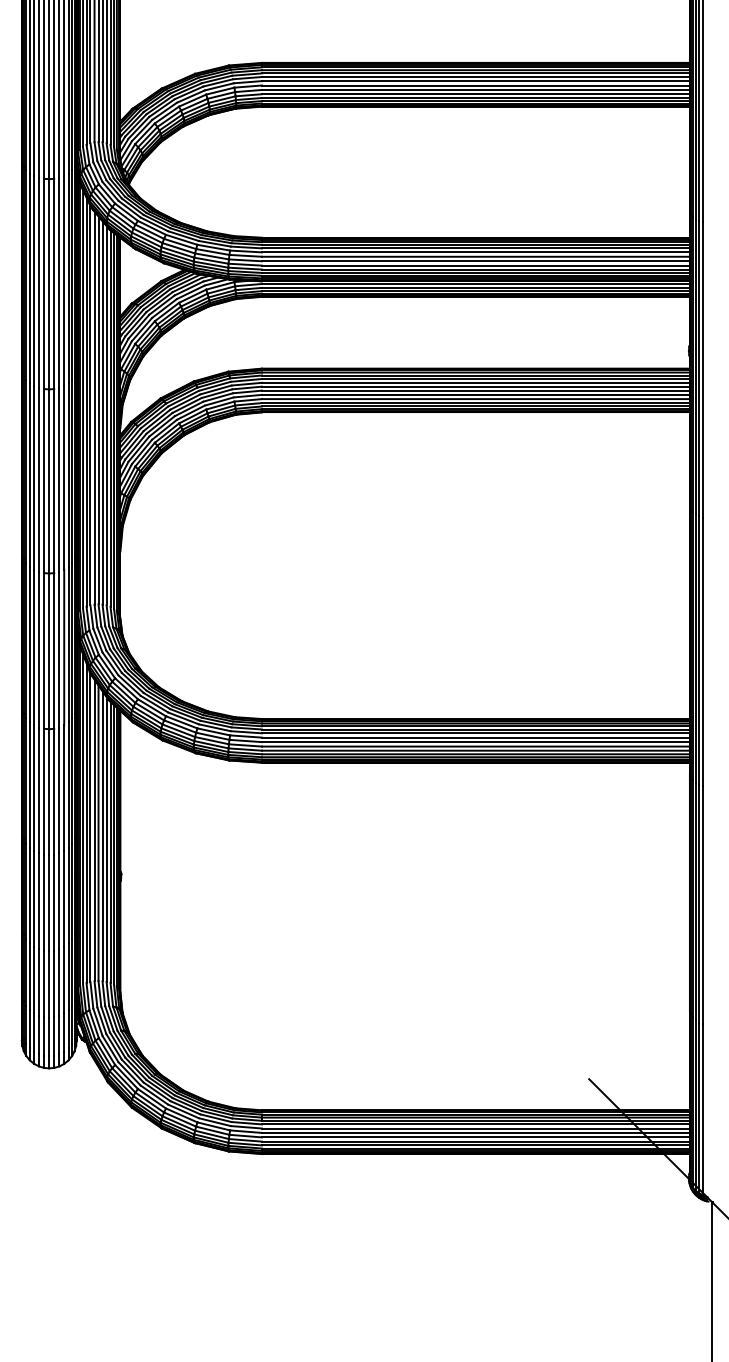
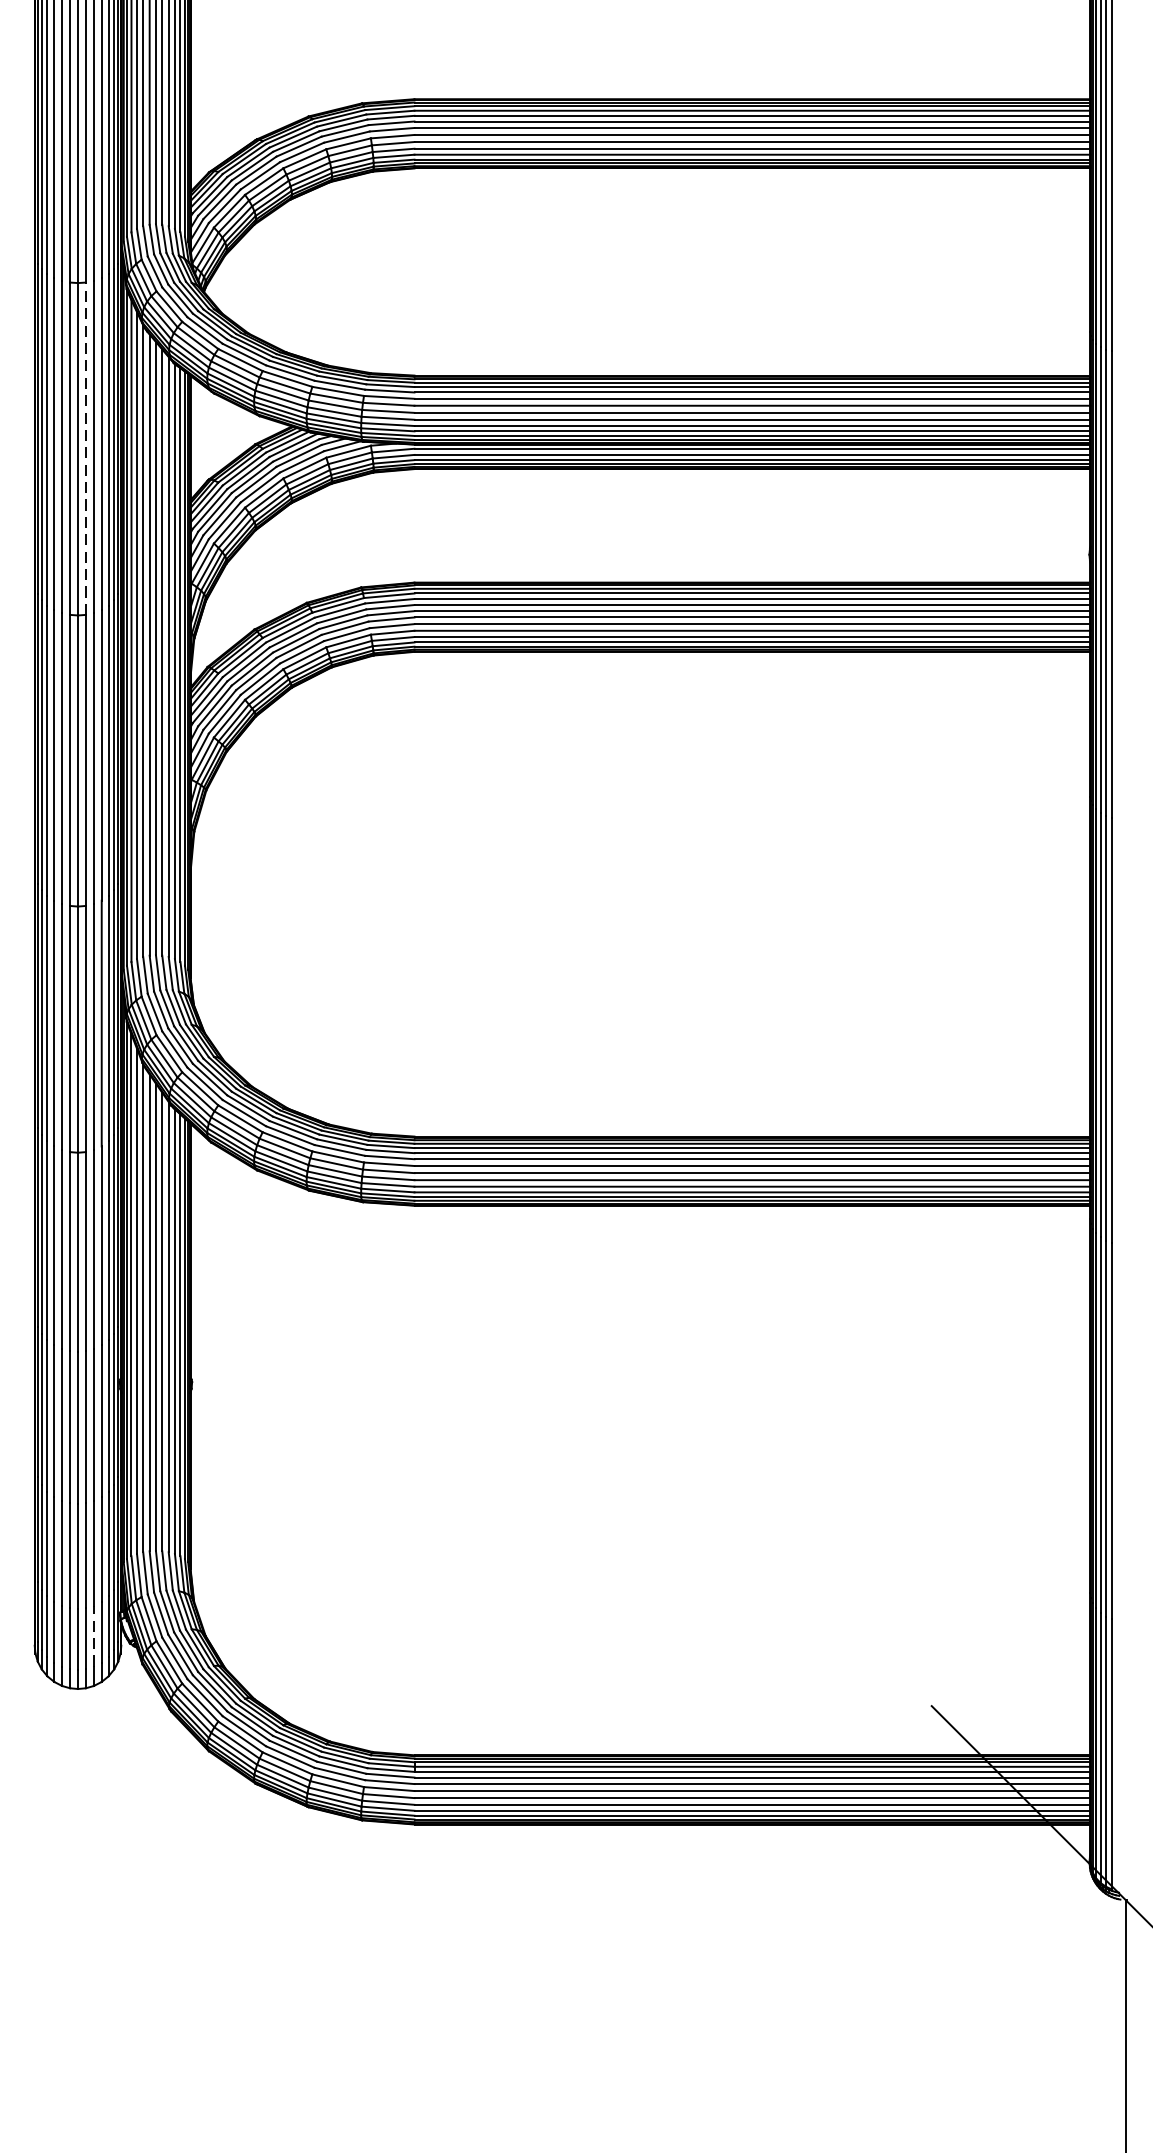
line: (54, 283) -> (86, 448), solid -> dashed
line: (59, 1034) -> (94, 1635), solid -> dashed

